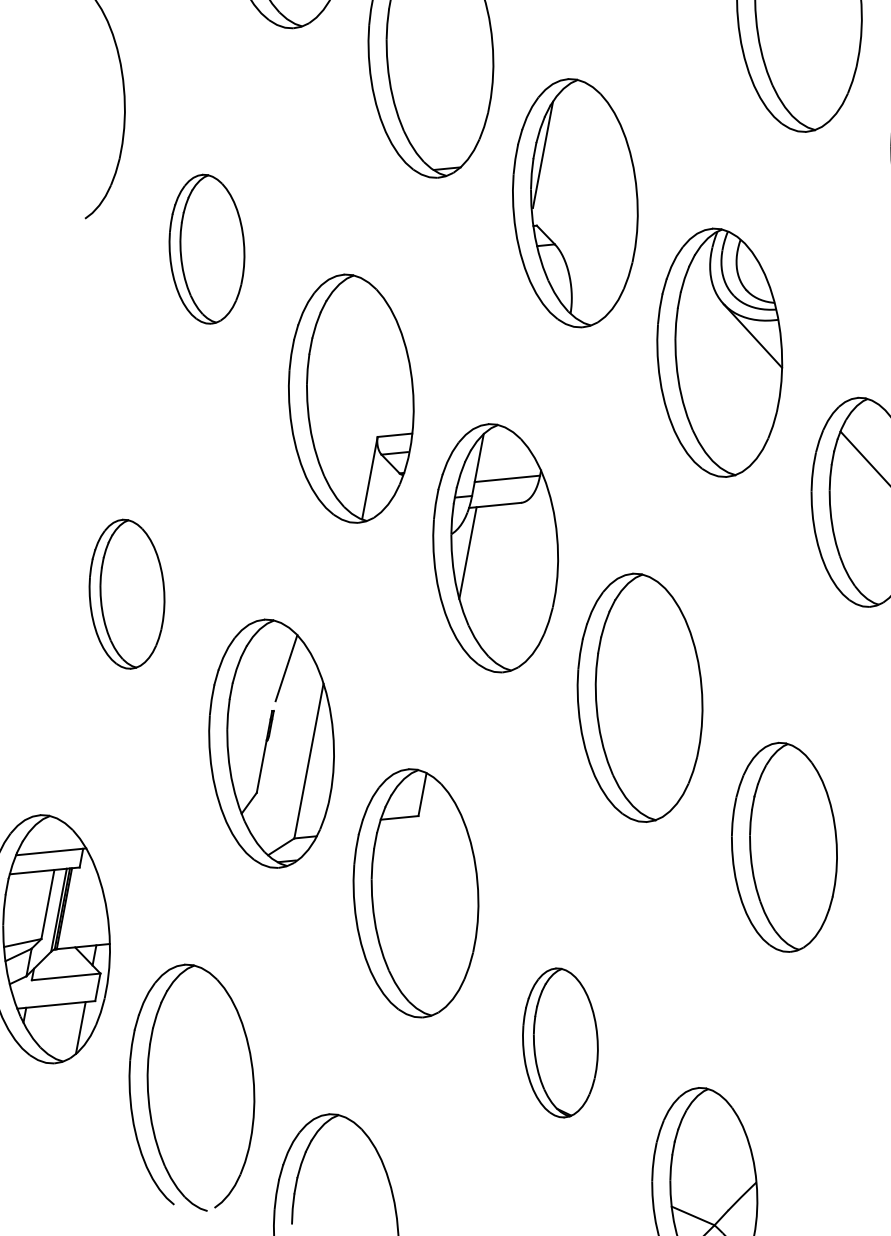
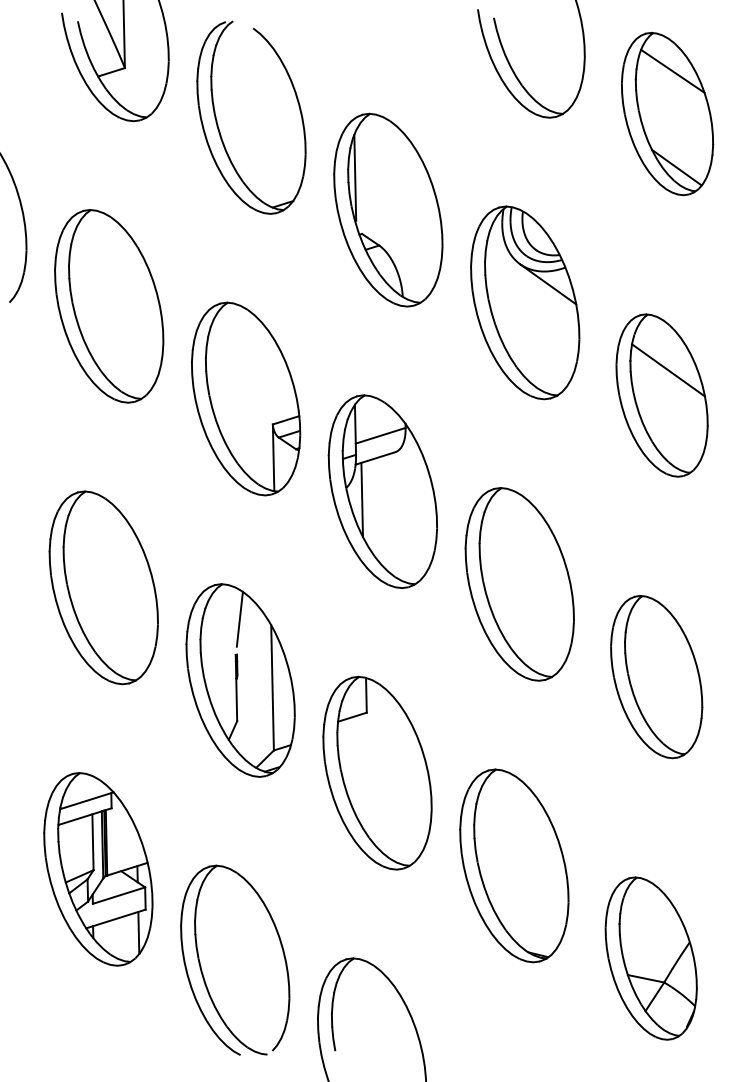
part: (207, 249) -> (109, 306), size x1.67
part: (126, 593) -> (103, 587), size x1.67
part: (560, 1042) -> (514, 865), size x1.67

